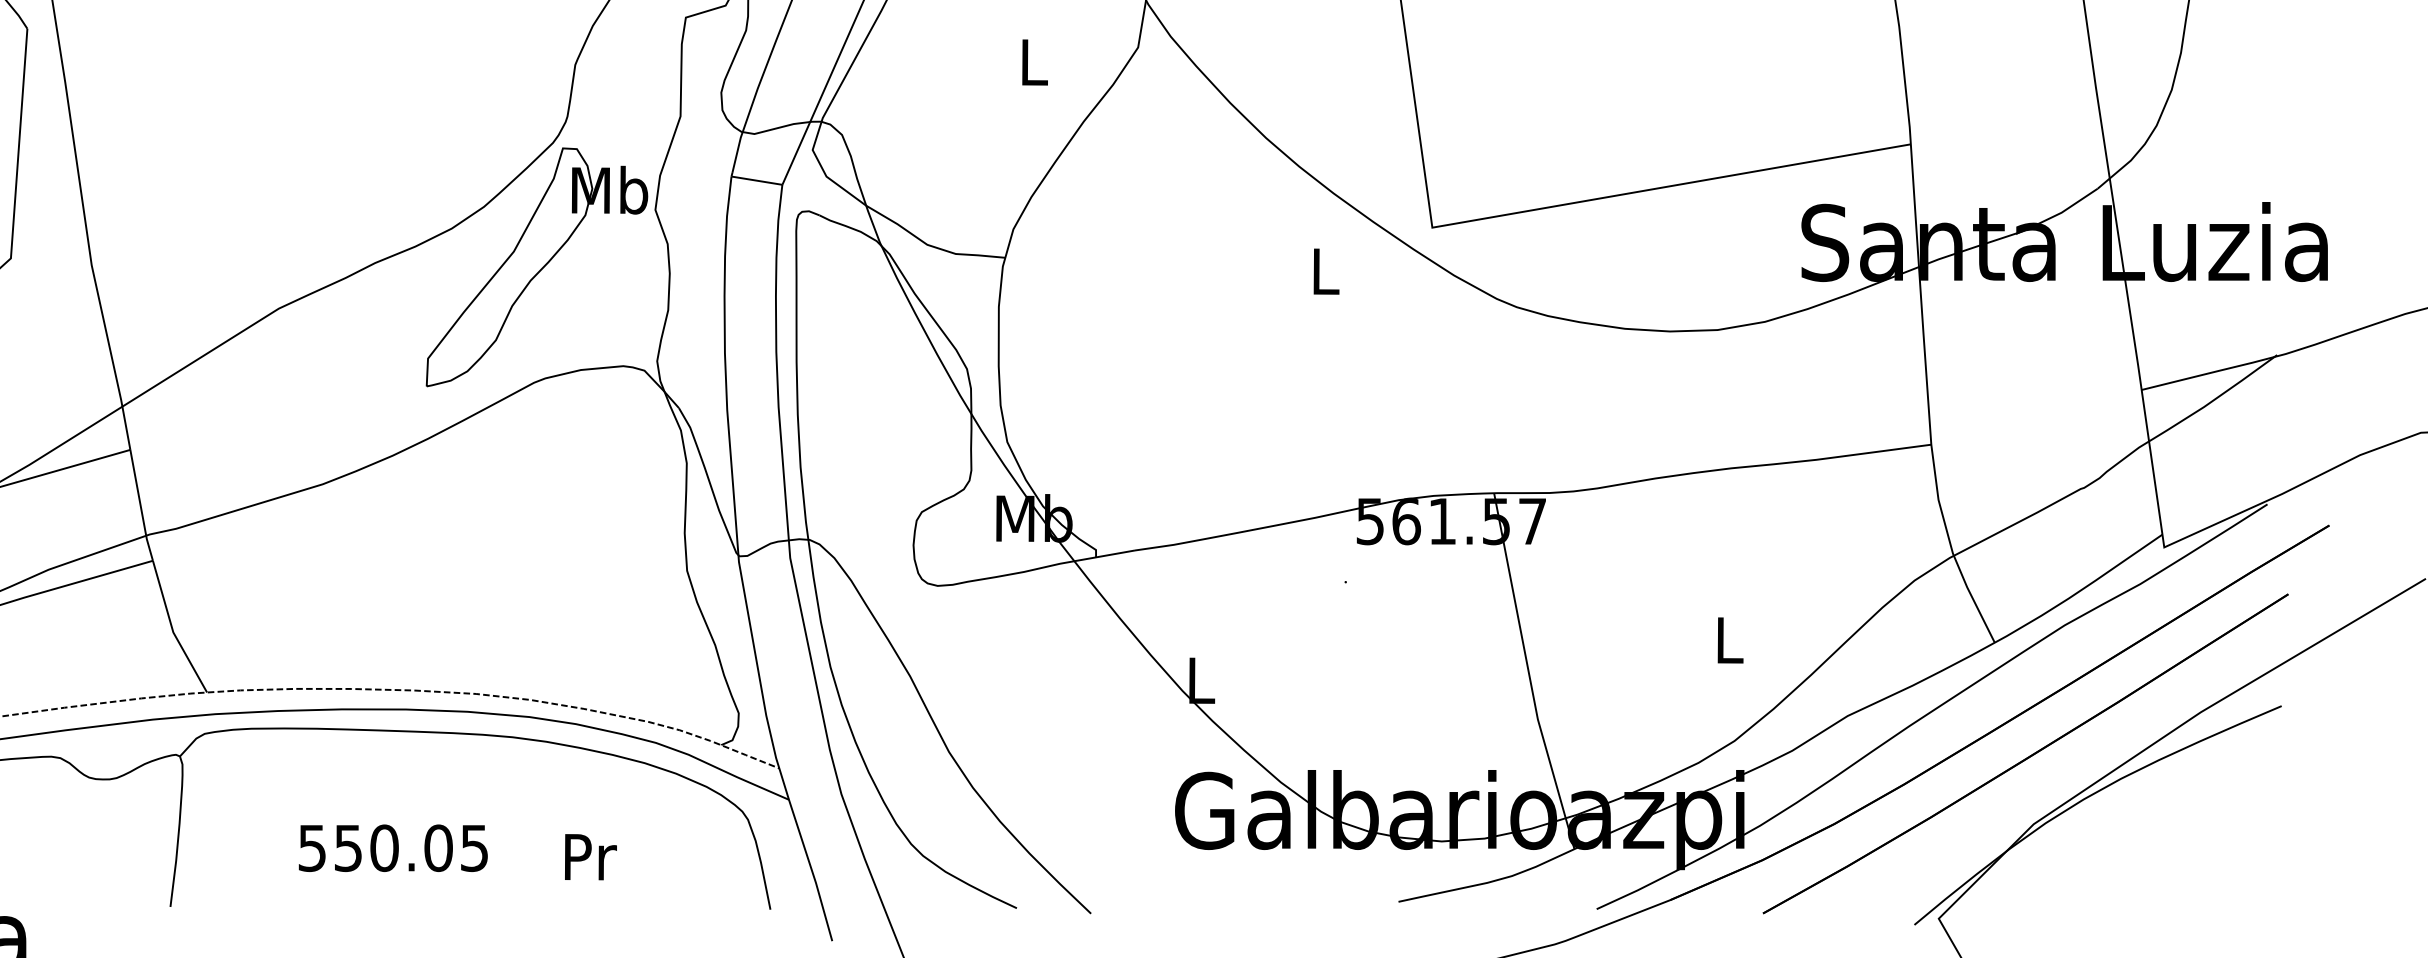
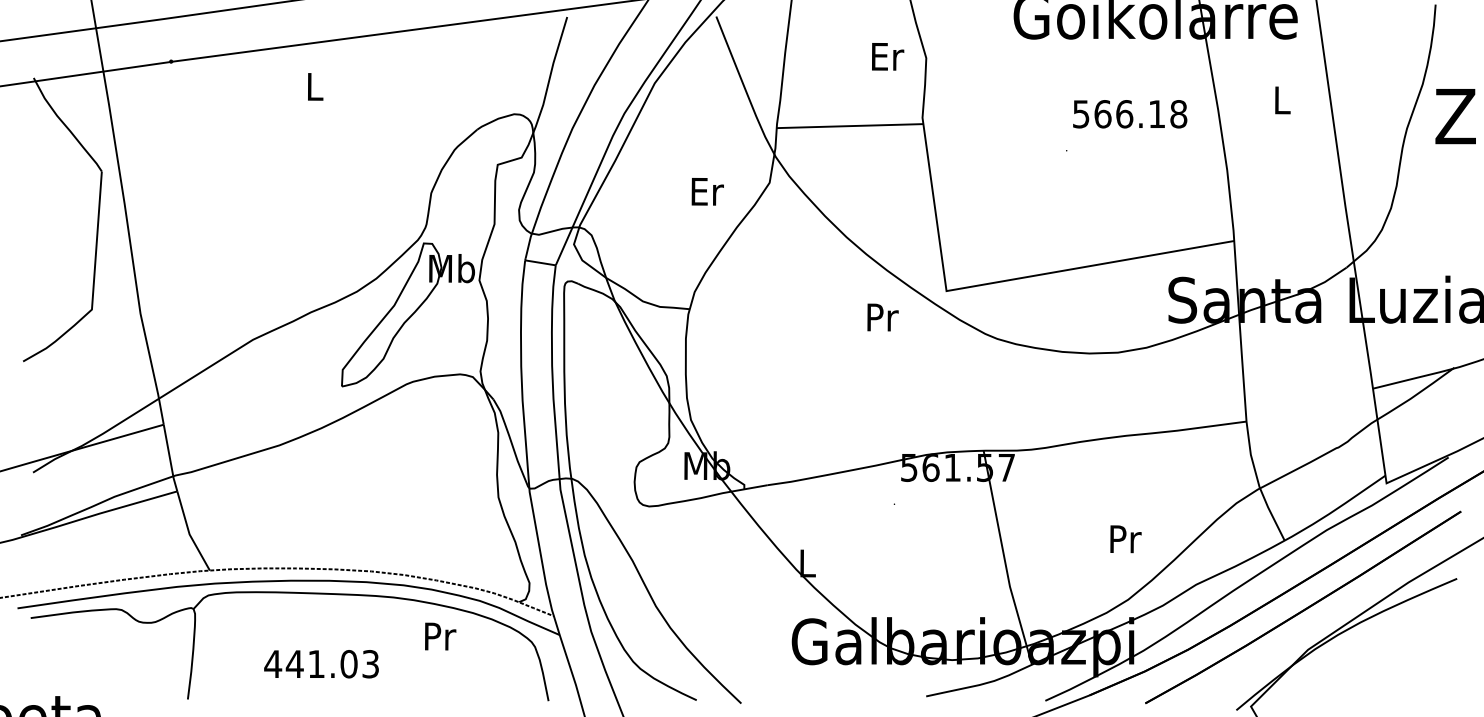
text: (1034, 61) -> (707, 191), L -> Er
text: (1325, 271) -> (882, 317), L -> Pr
text: (1730, 640) -> (1125, 539), L -> Pr
text: (392, 848) -> (321, 664), 550.05 -> 441.03
text: (590, 857) -> (440, 636), moved

